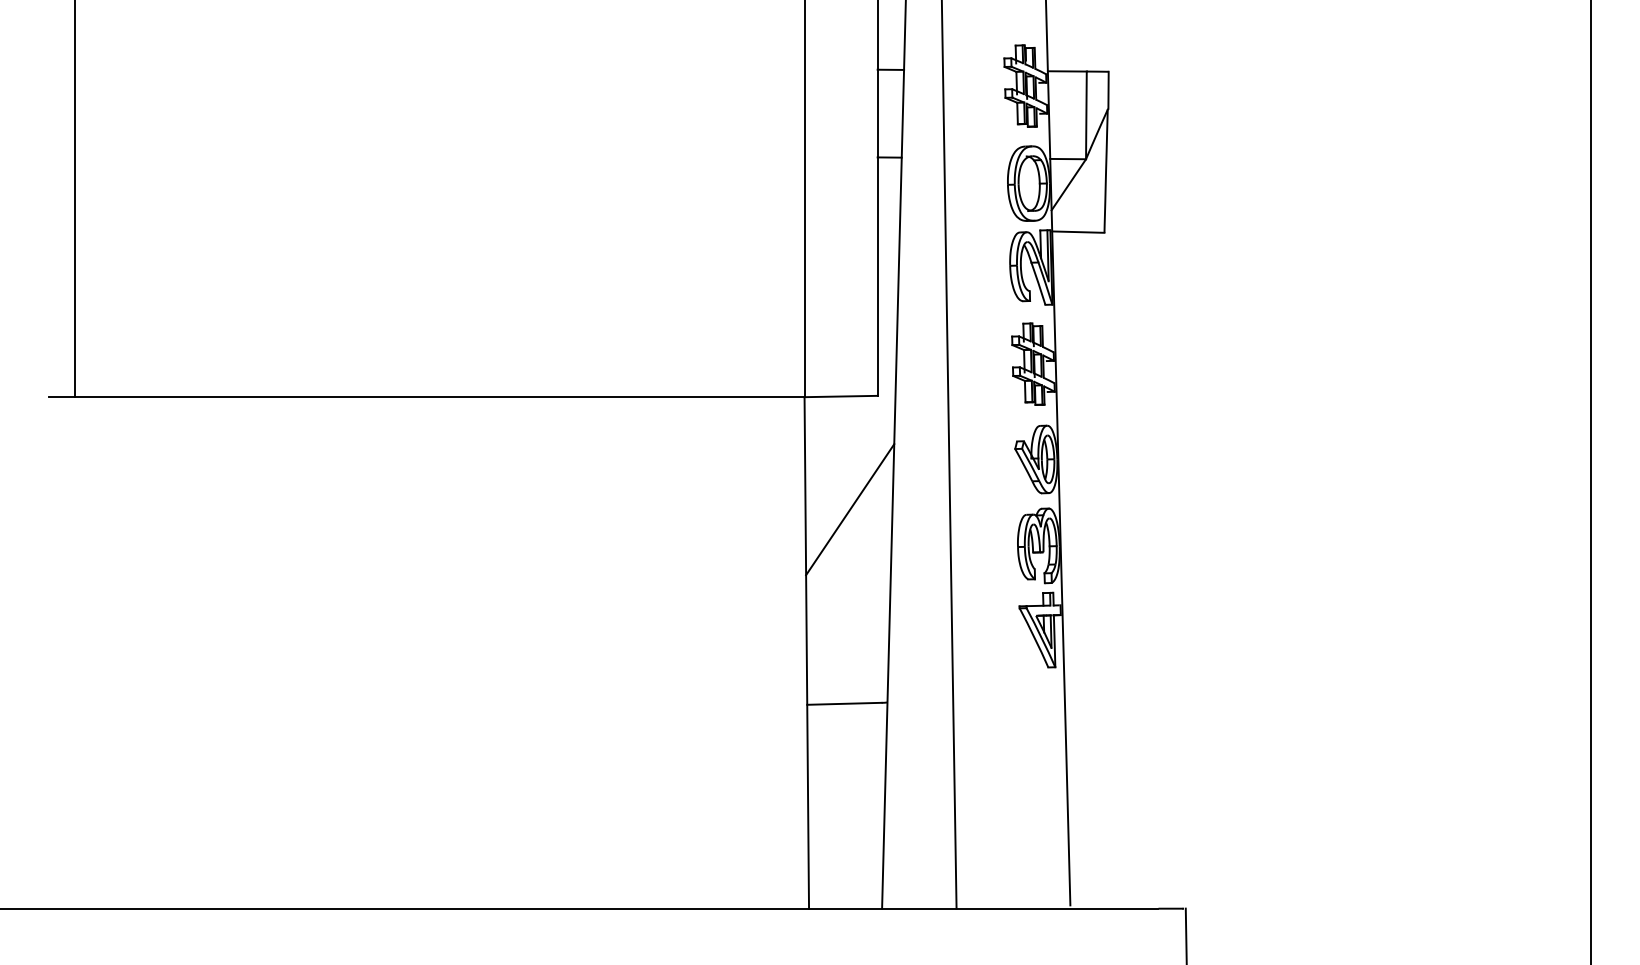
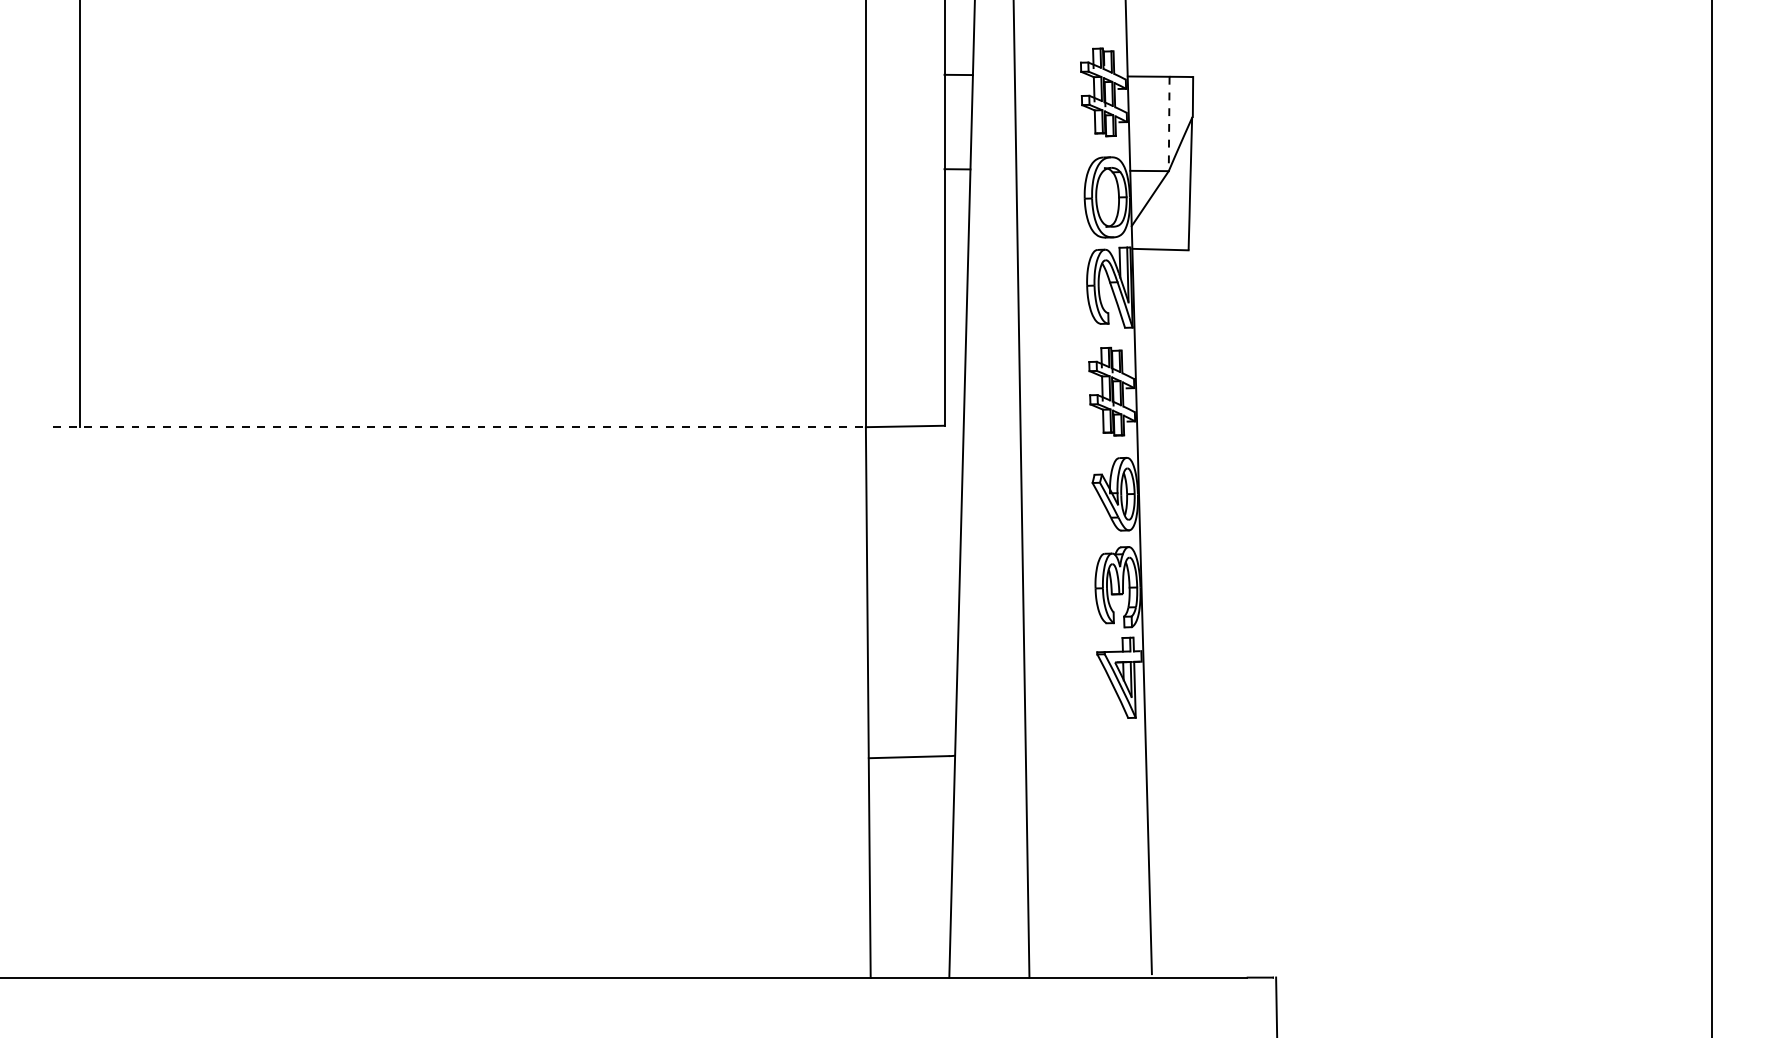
line: (1086, 115) -> (1169, 124), solid -> dashed
line: (426, 397) -> (459, 427), solid -> dashed
line: (849, 508) -> (914, 547), removed

